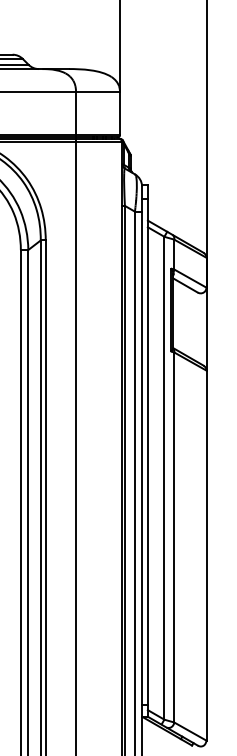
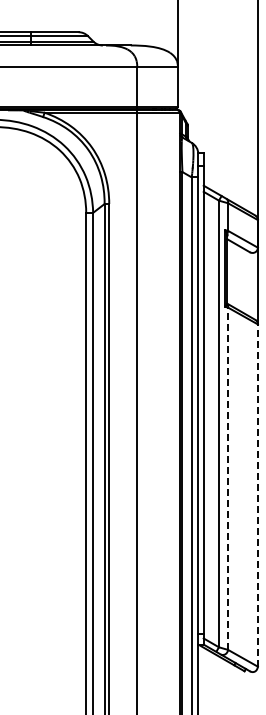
line: (174, 537) -> (228, 478), solid -> dashed
line: (206, 555) -> (257, 495), solid -> dashed

